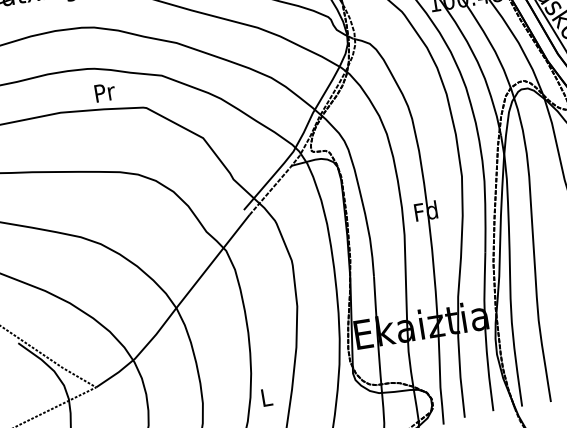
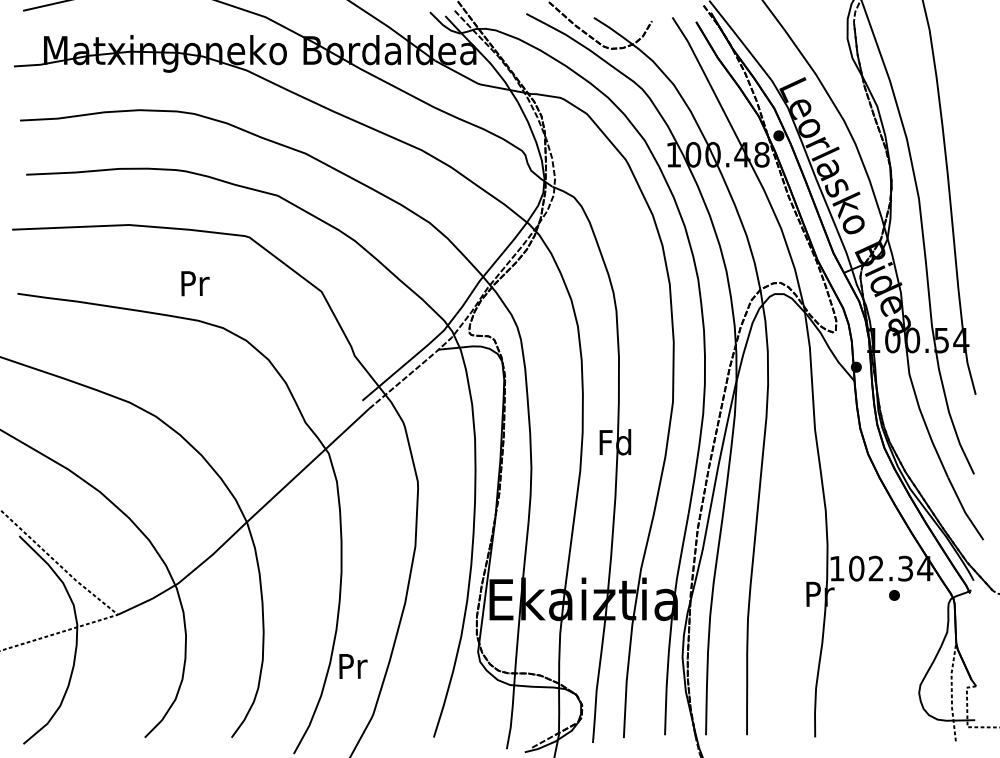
text: (105, 92) -> (195, 283), moved
text: (267, 397) -> (353, 666), L -> Pr

